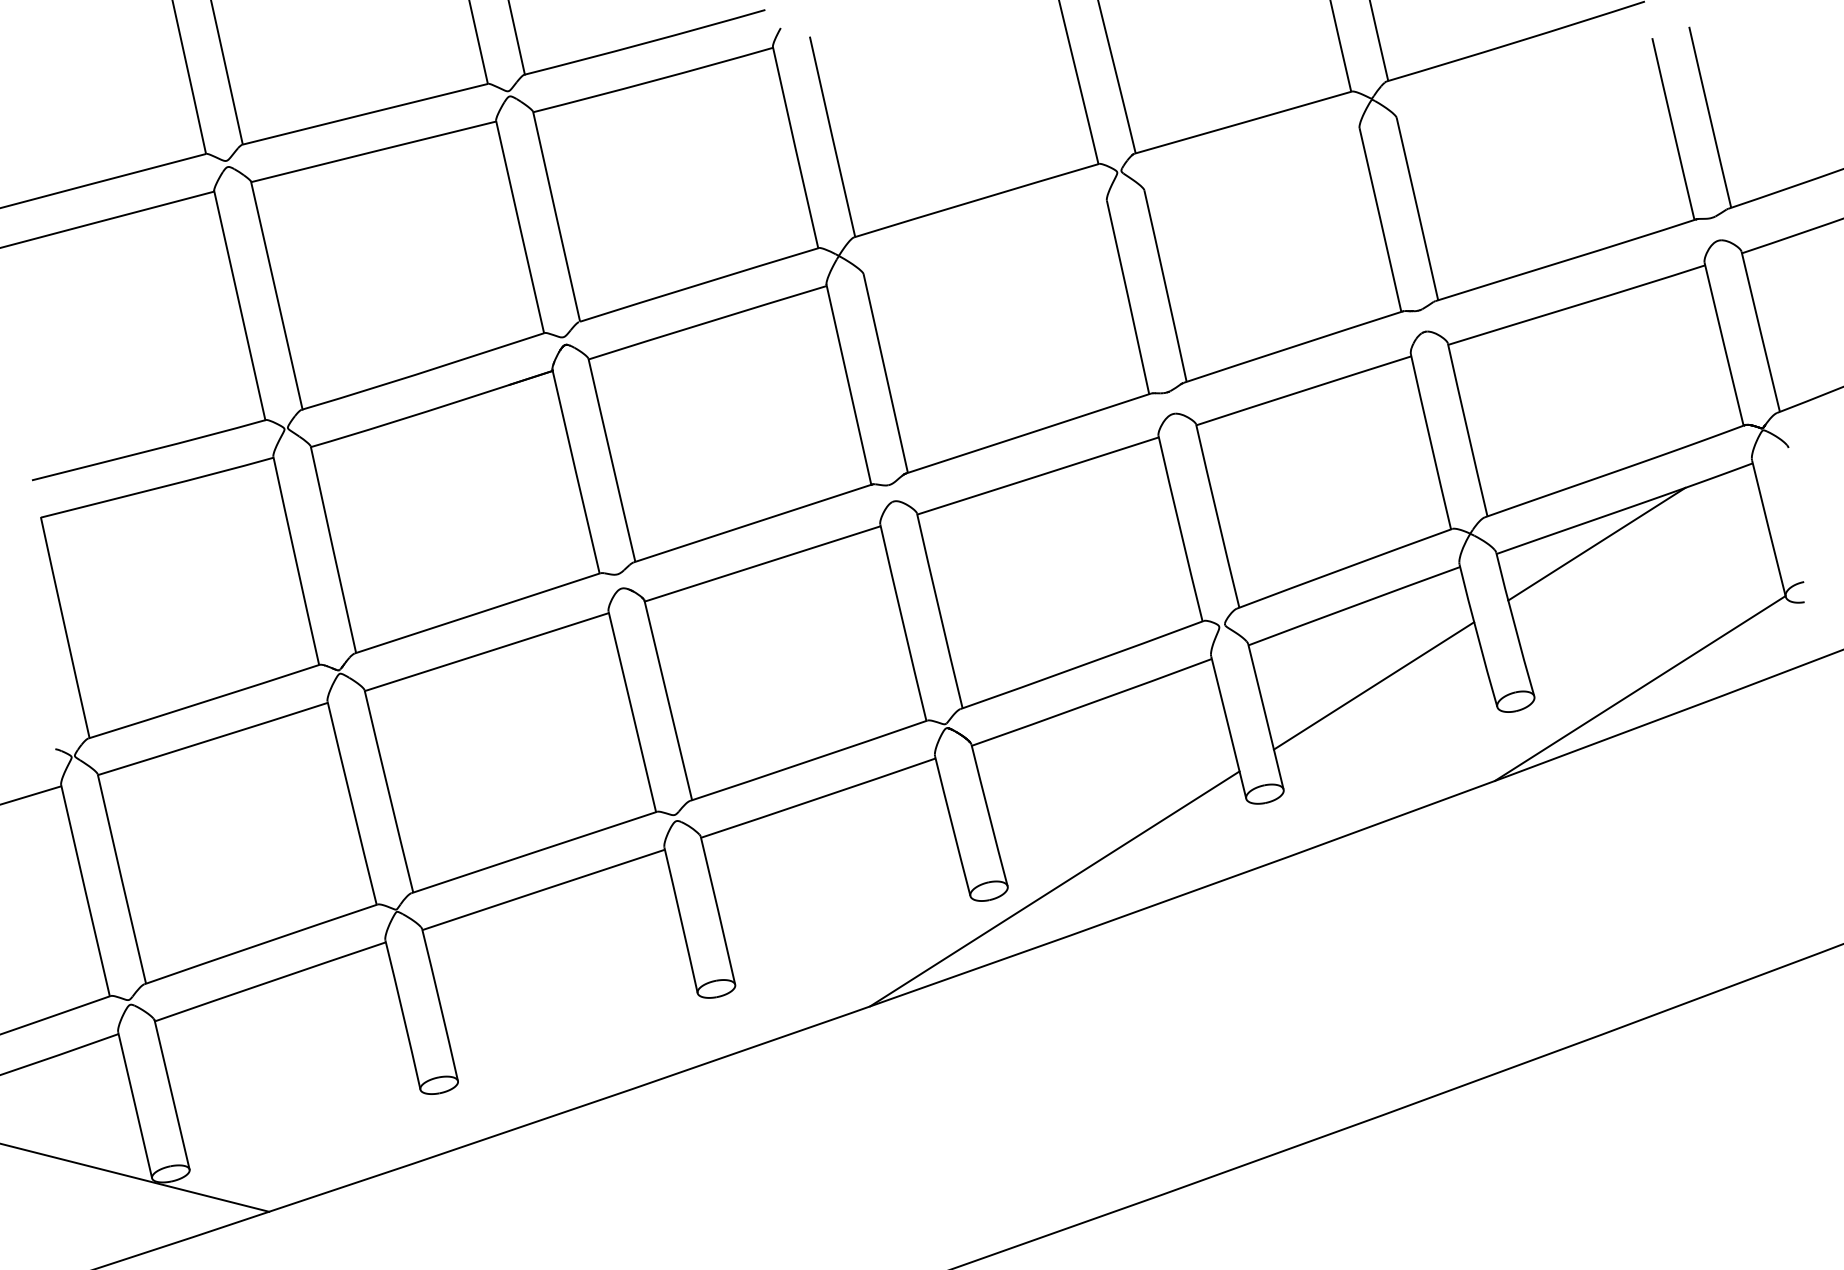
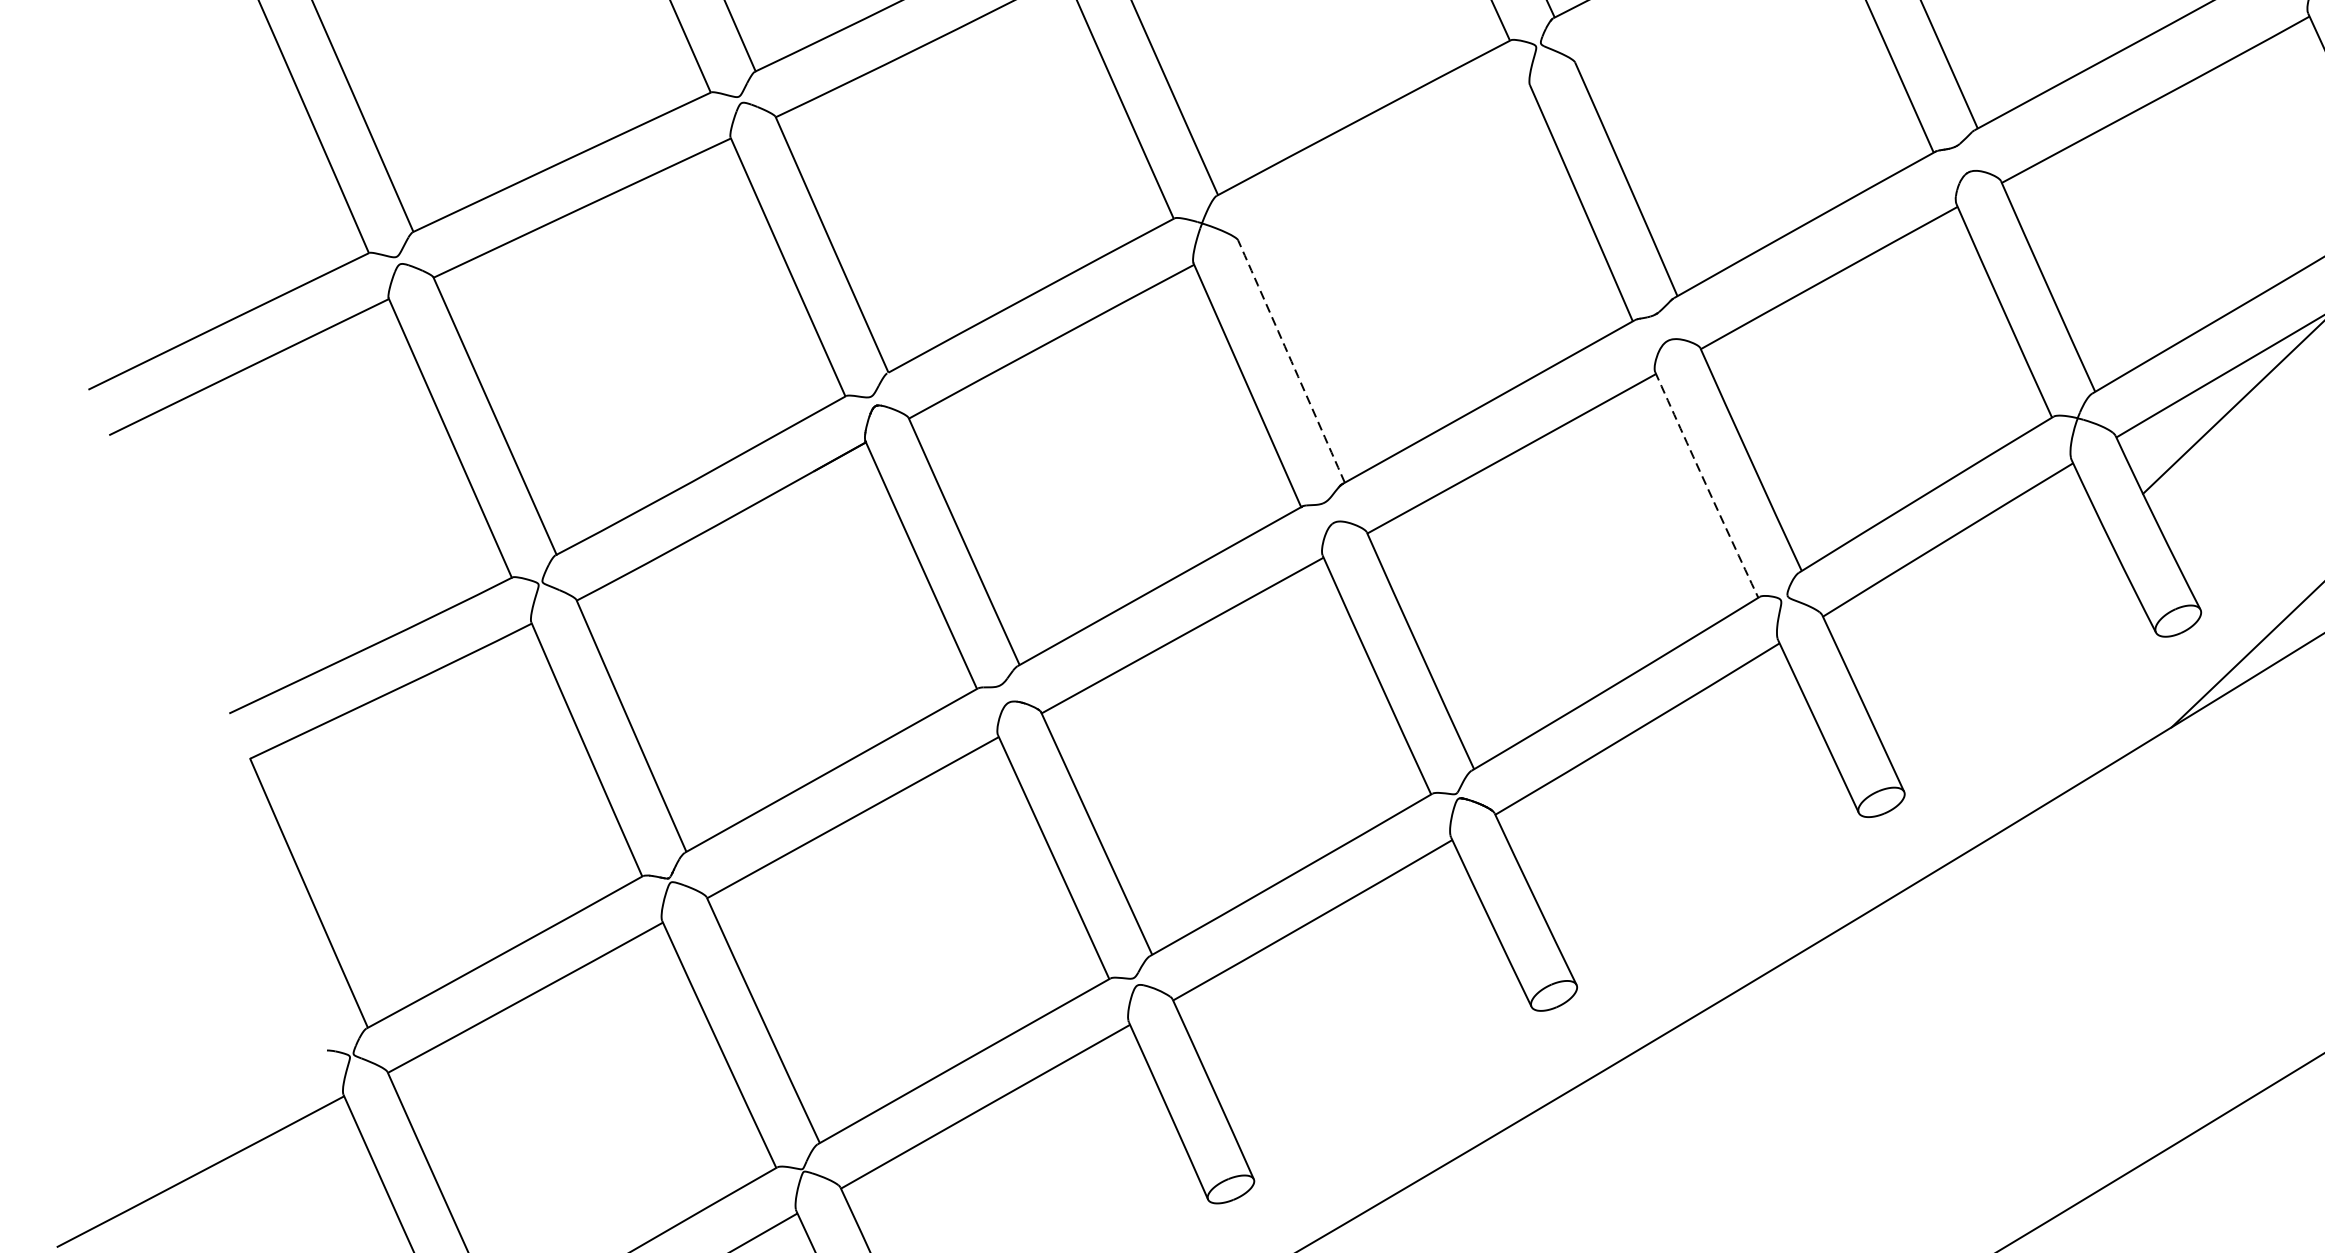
arc: (885, 373) -> (1291, 361), solid -> dashed
arc: (1180, 528) -> (1706, 484), solid -> dashed
line: (1373, 685) -> (1992, 636), removed
line: (1054, 888) -> (1636, 975), removed

